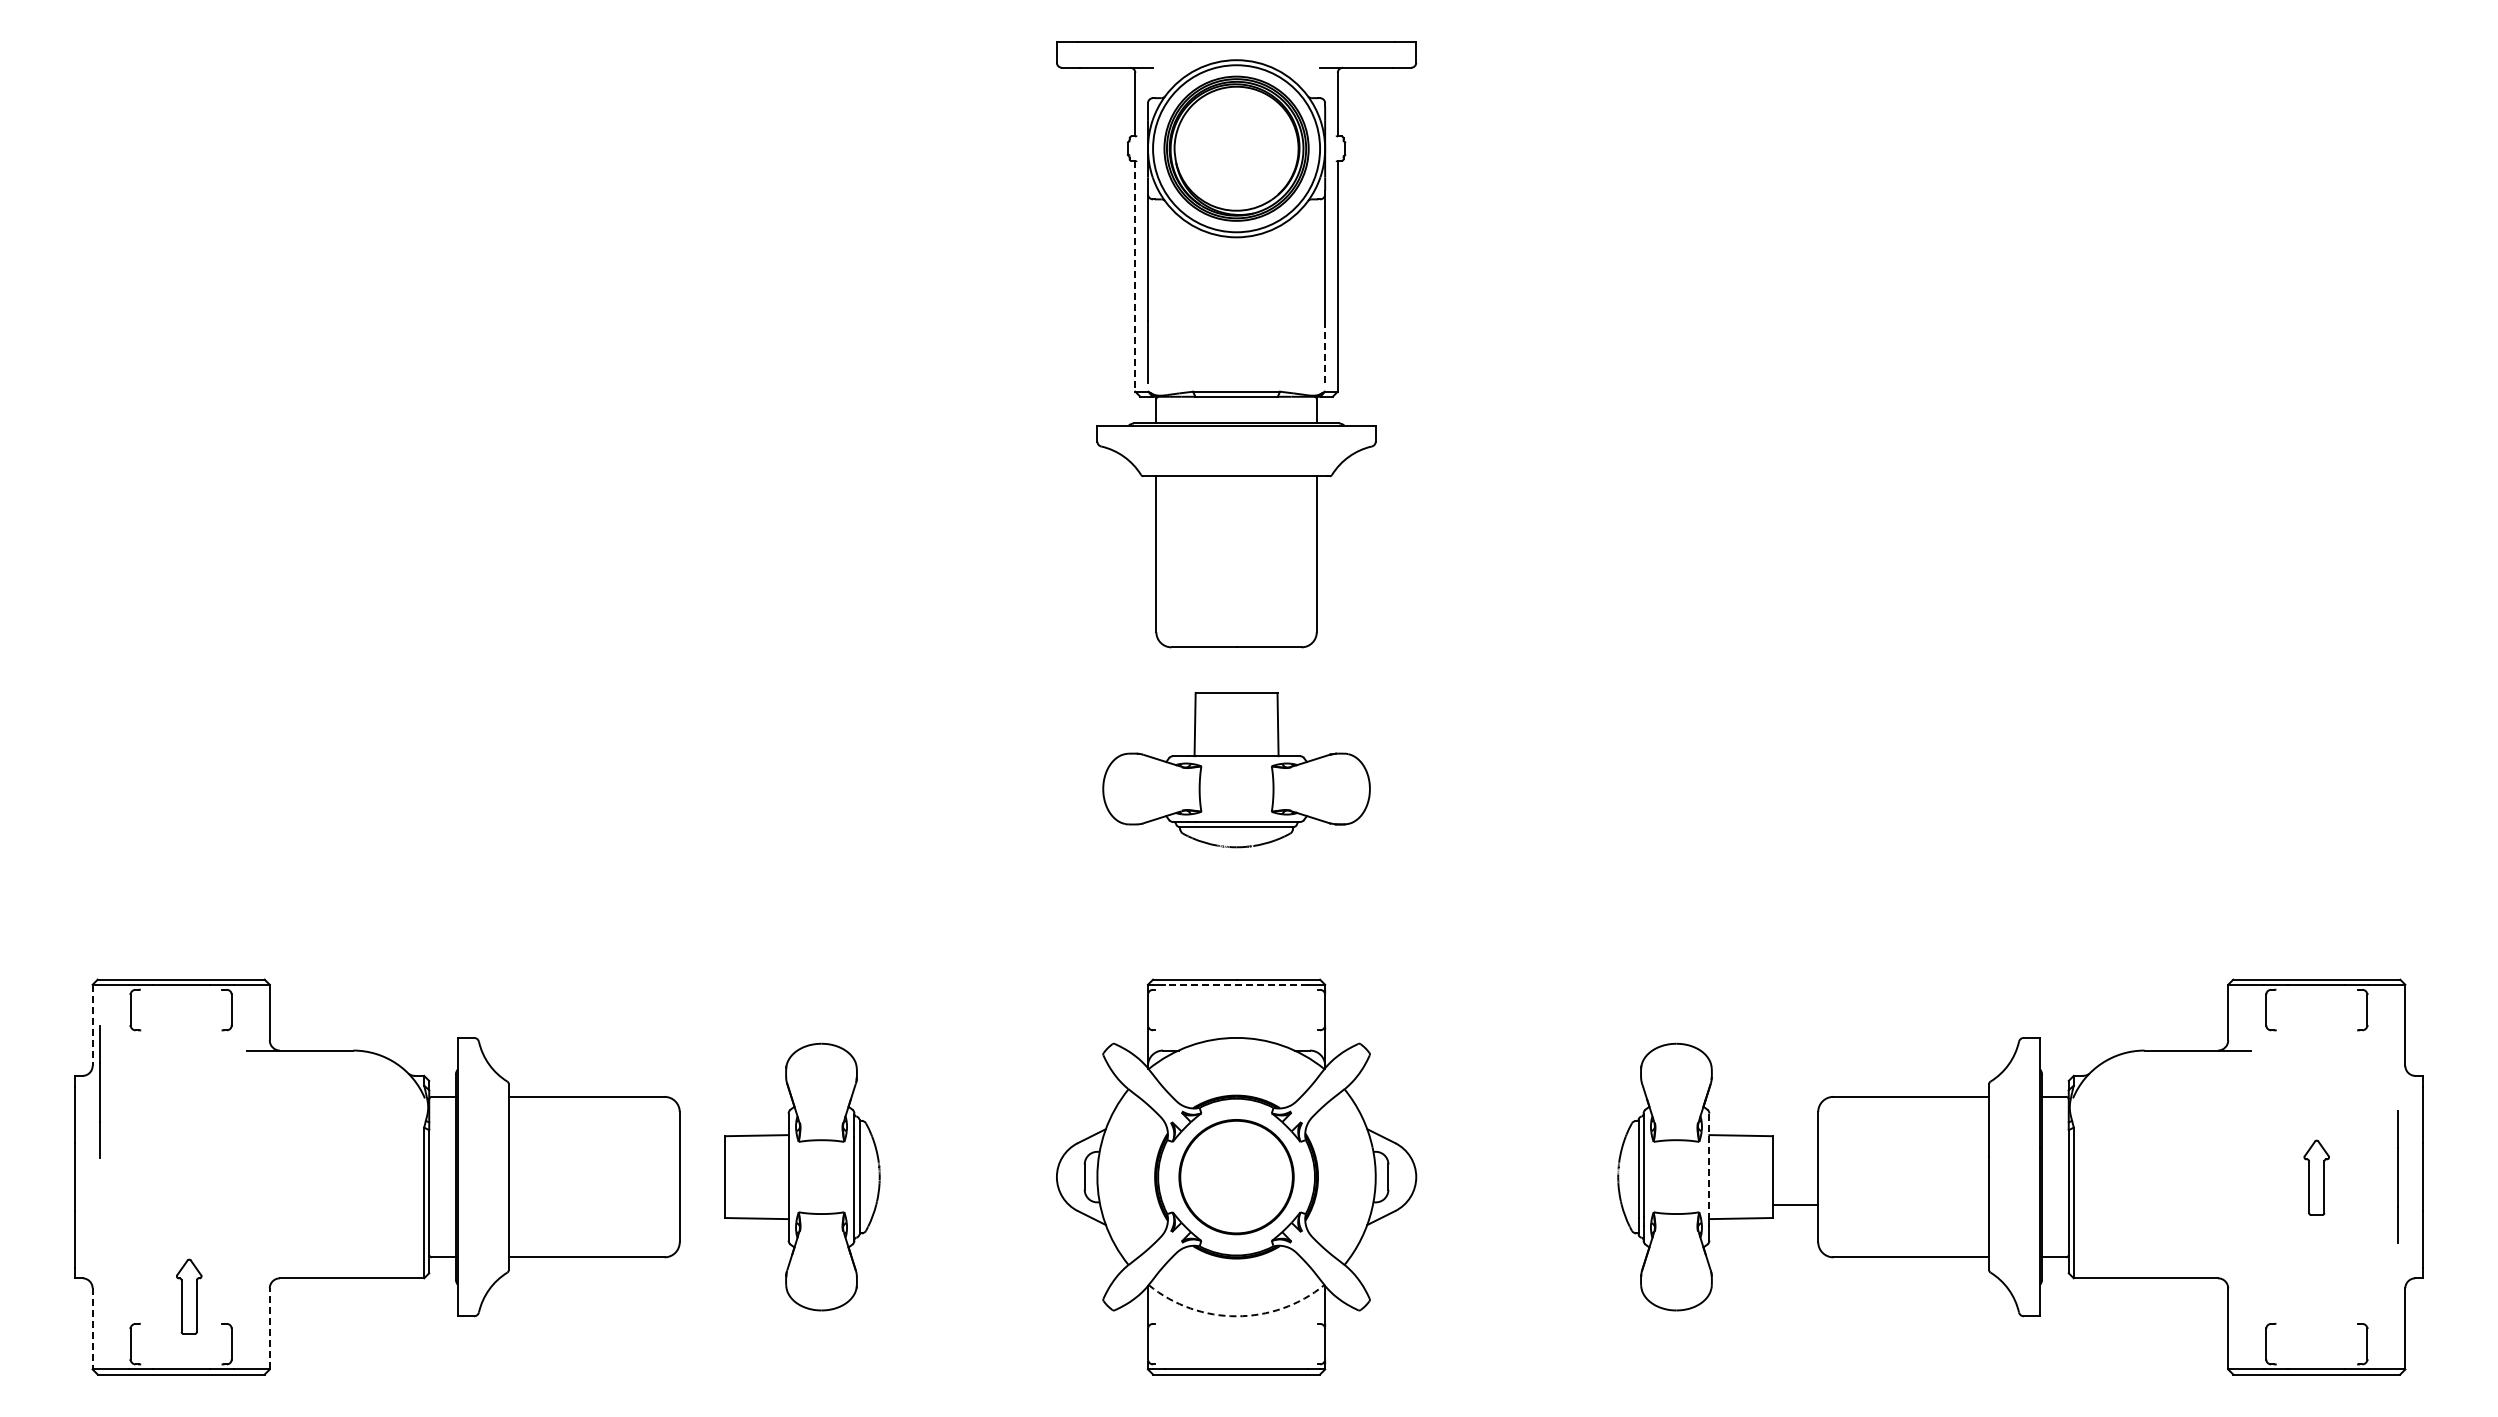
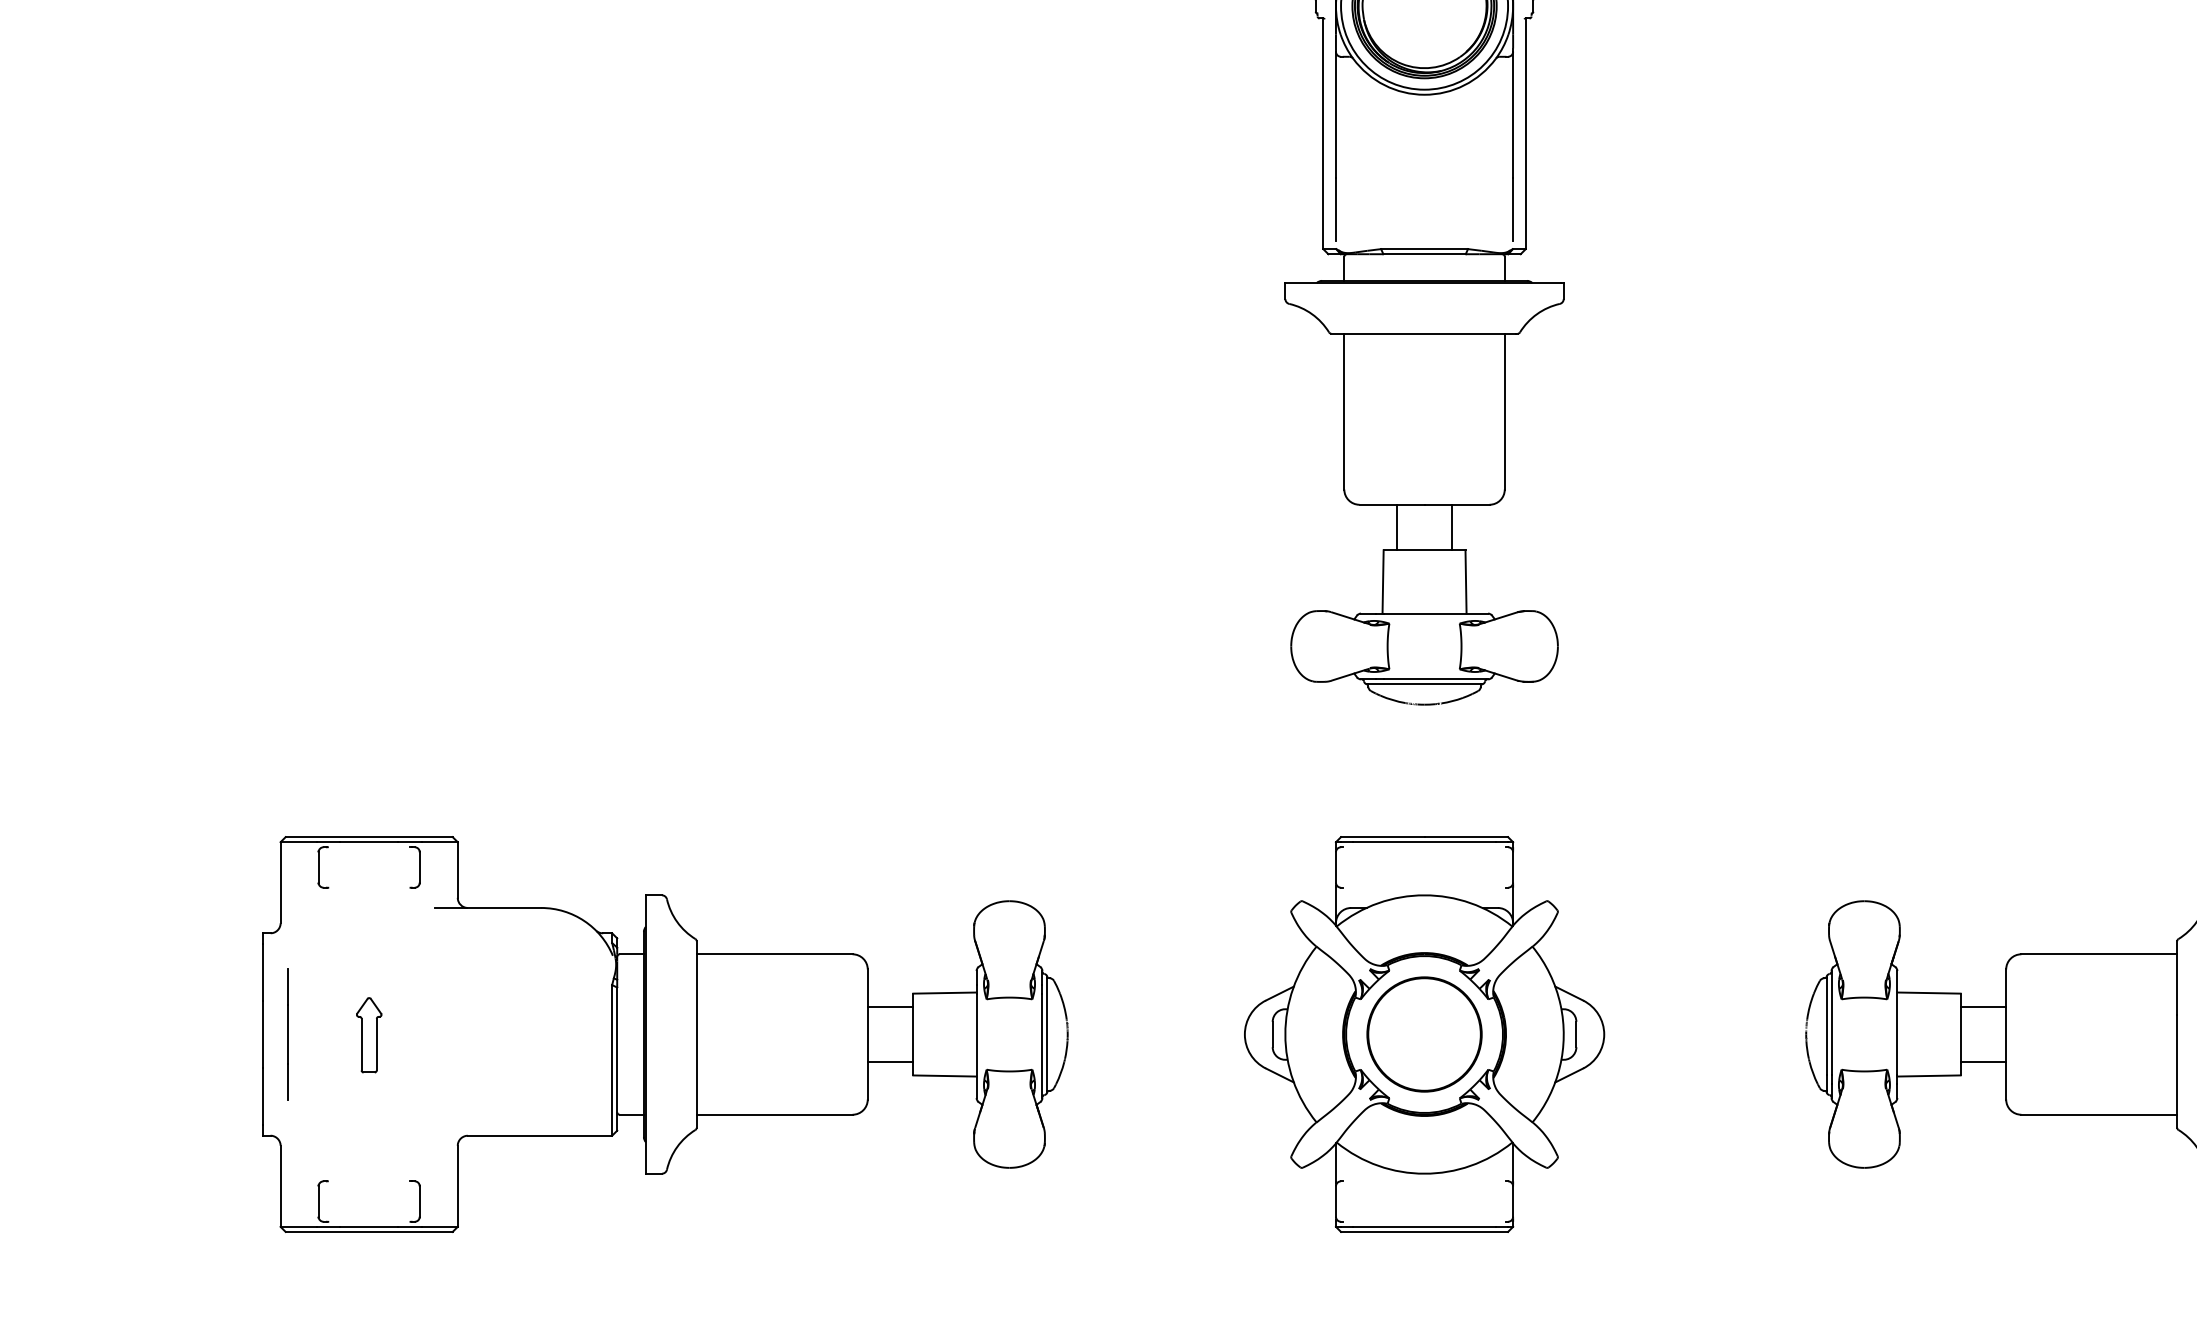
line: (1135, 276) -> (1323, 133), dashed -> solid
line: (1325, 352) -> (1513, 209), dashed -> solid
line: (1208, 669) -> (1396, 526), added
line: (1264, 669) -> (1452, 526), added
line: (1236, 984) -> (1424, 841), dashed -> solid
line: (92, 1025) -> (280, 882), dashed -> solid
line: (99, 1091) -> (287, 1033), moved
line: (702, 1149) -> (890, 1006), added
line: (1795, 1149) -> (1983, 1006), added
line: (1709, 1165) -> (1897, 1022), dashed -> solid
line: (702, 1204) -> (890, 1061), added
part: (189, 1296) -> (369, 1034), moved
arc: (1236, 1316) -> (1424, 1173), dashed -> solid
line: (92, 1328) -> (280, 1185), dashed -> solid
line: (269, 1328) -> (457, 1185), dashed -> solid

